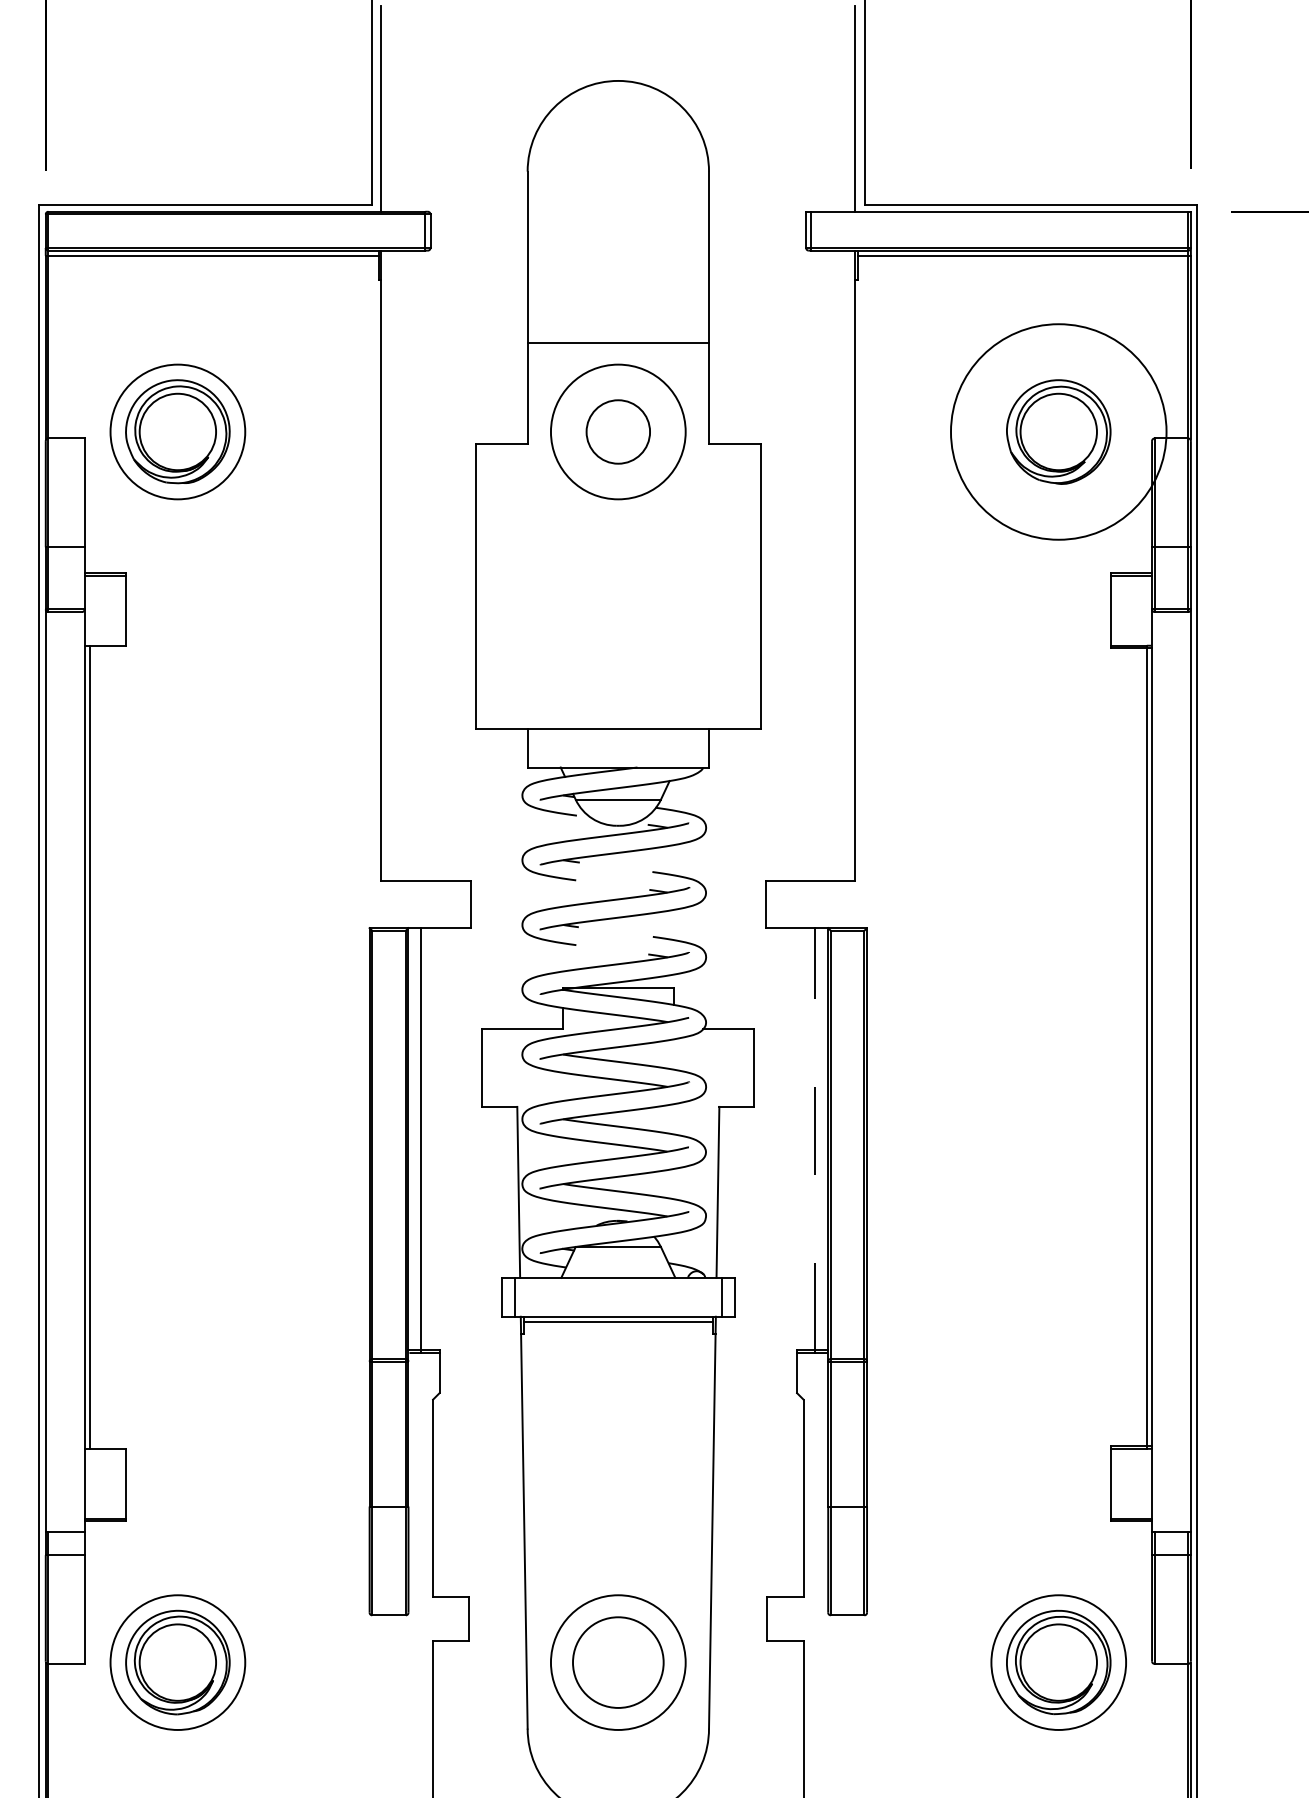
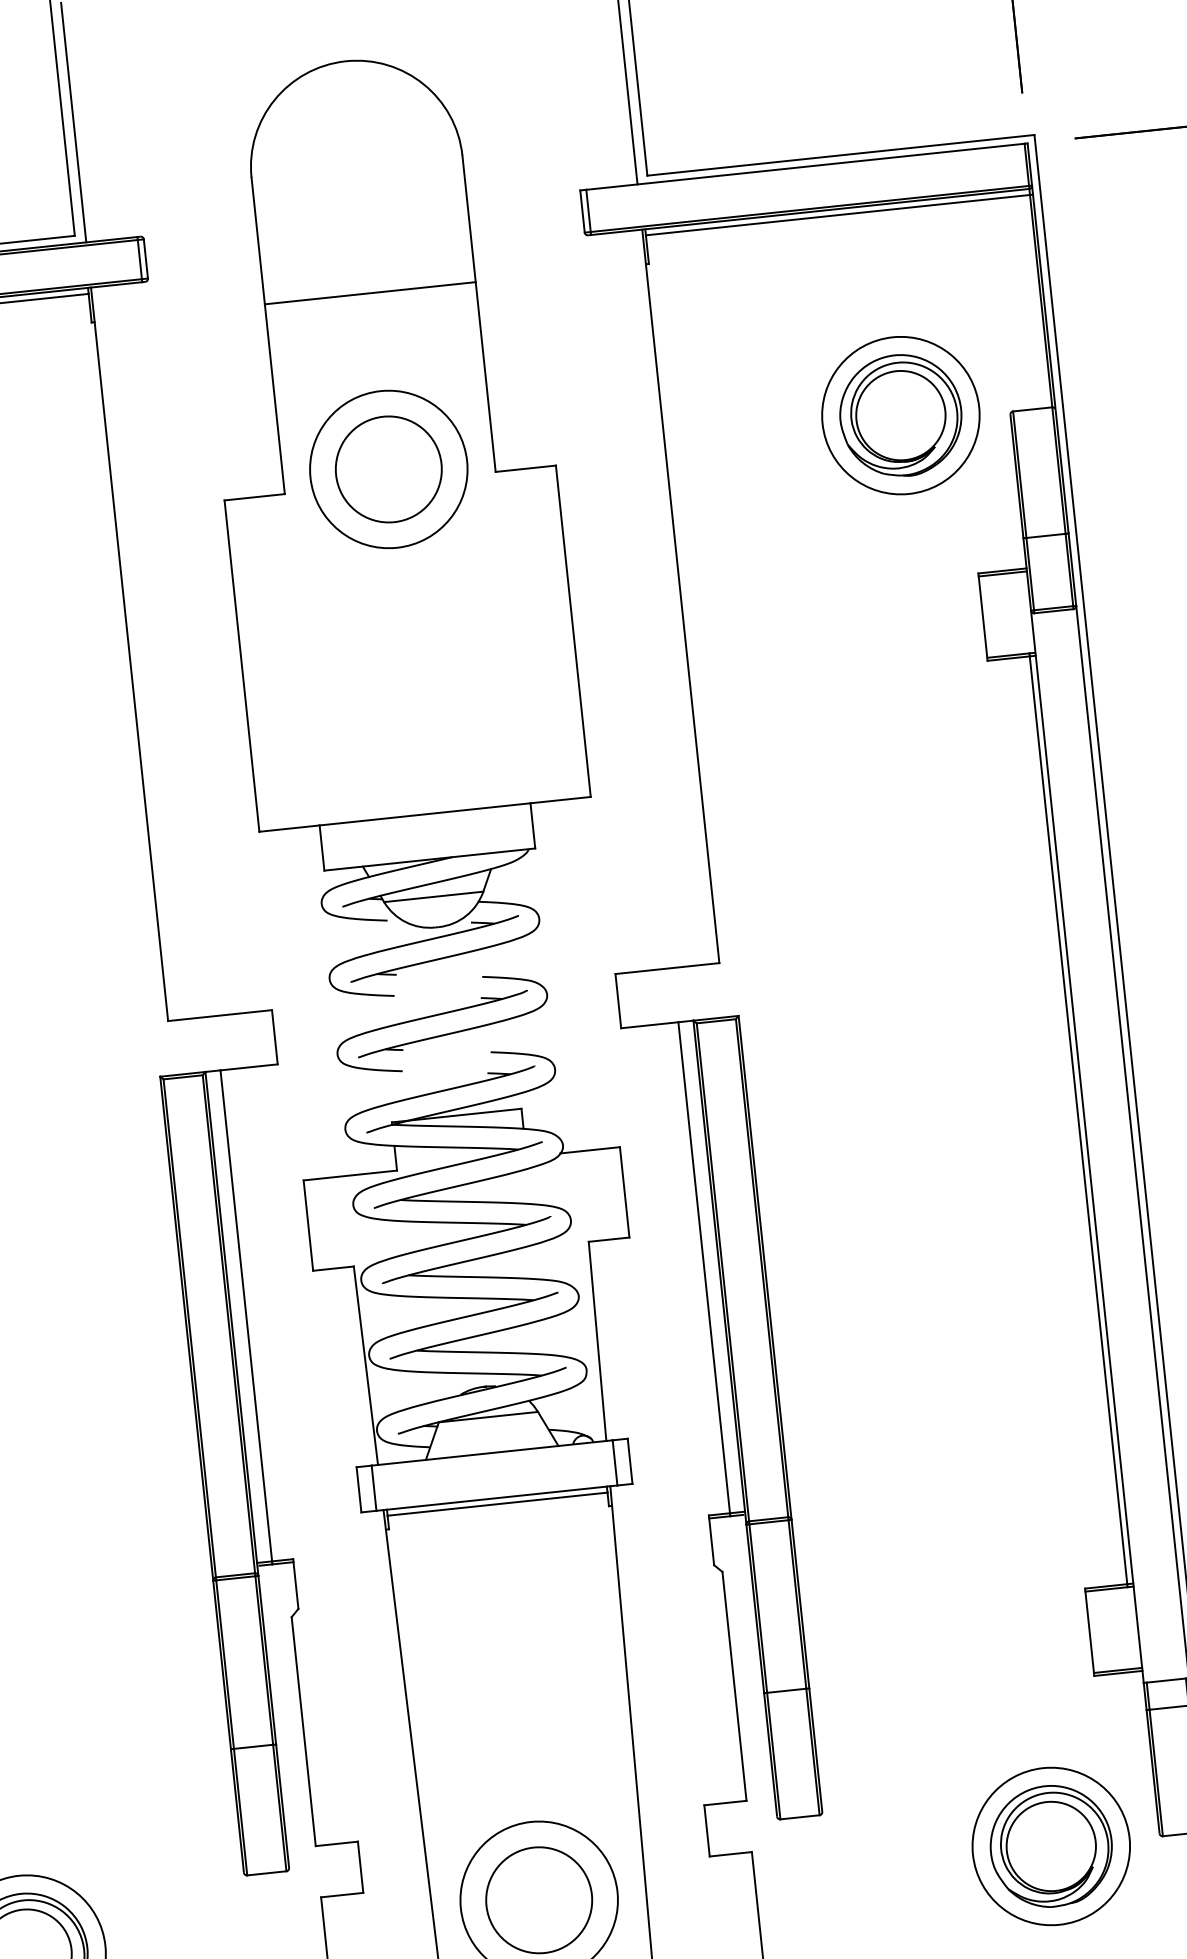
line: (618, 343) -> (370, 293), moved
circle: (618, 431) -> (388, 468), size x1.43
circle: (1058, 431) -> (900, 415), size x0.62
line: (815, 1138) -> (704, 1266), dashed -> solid

